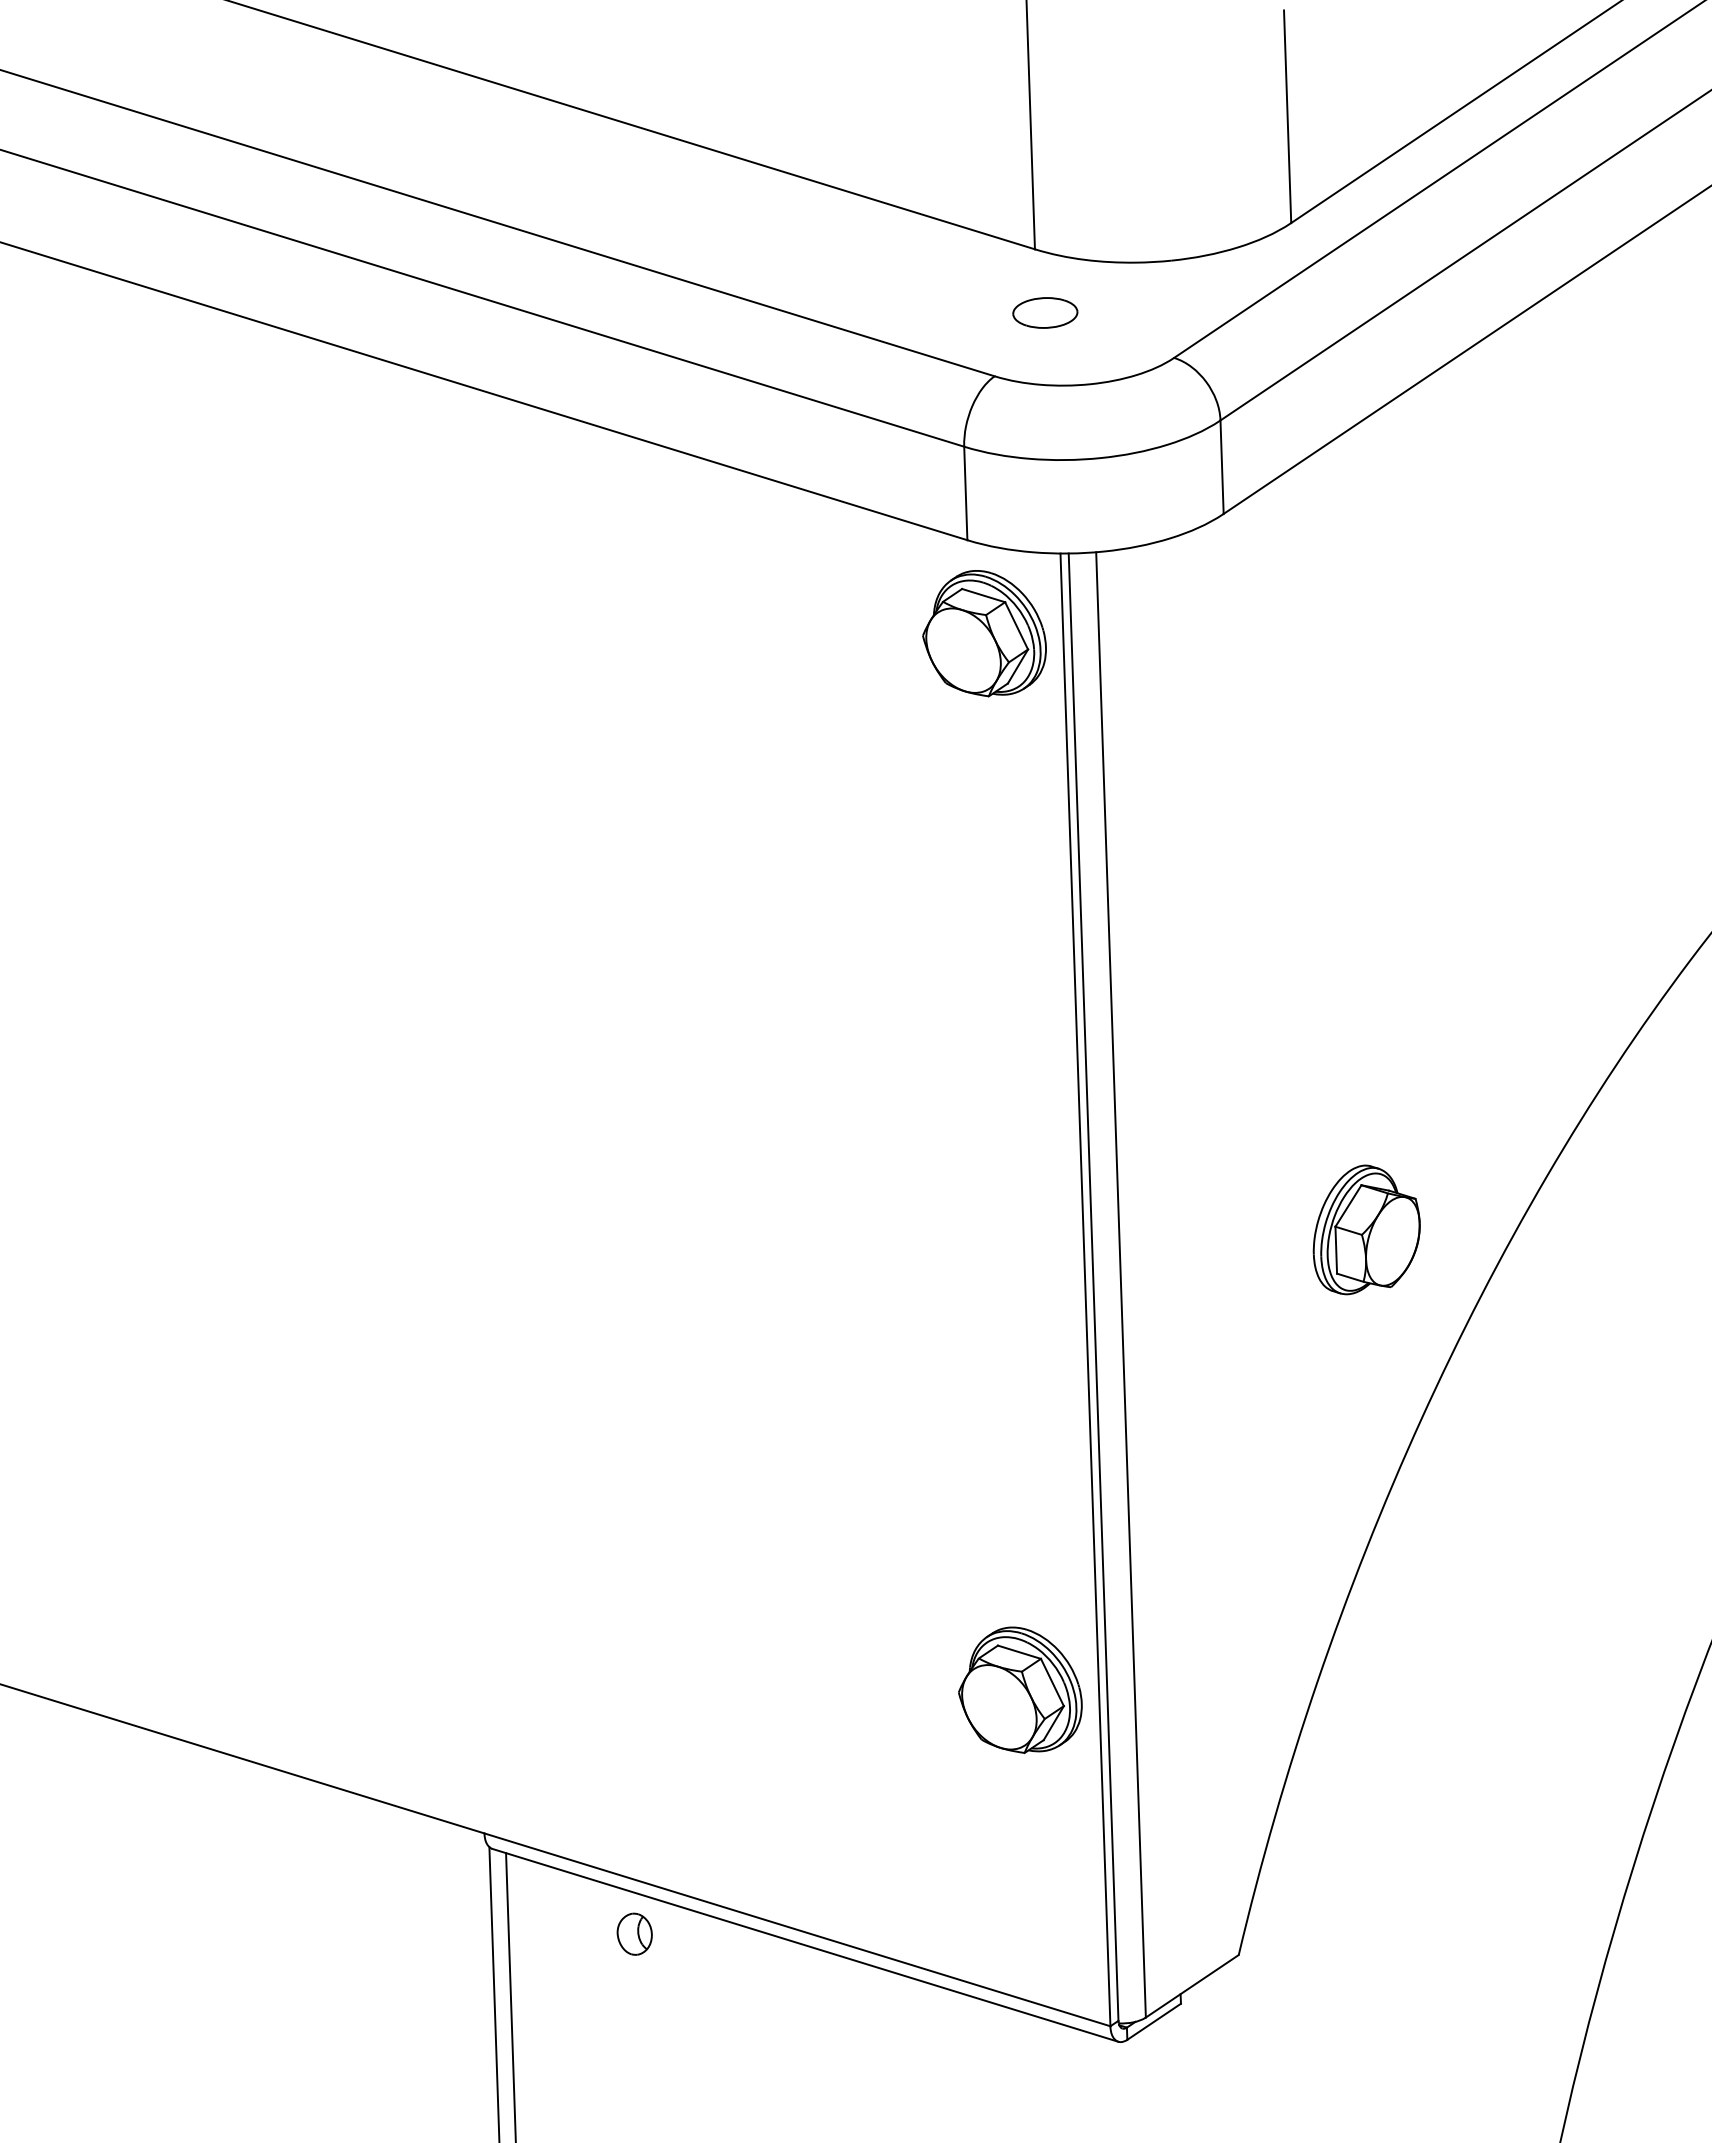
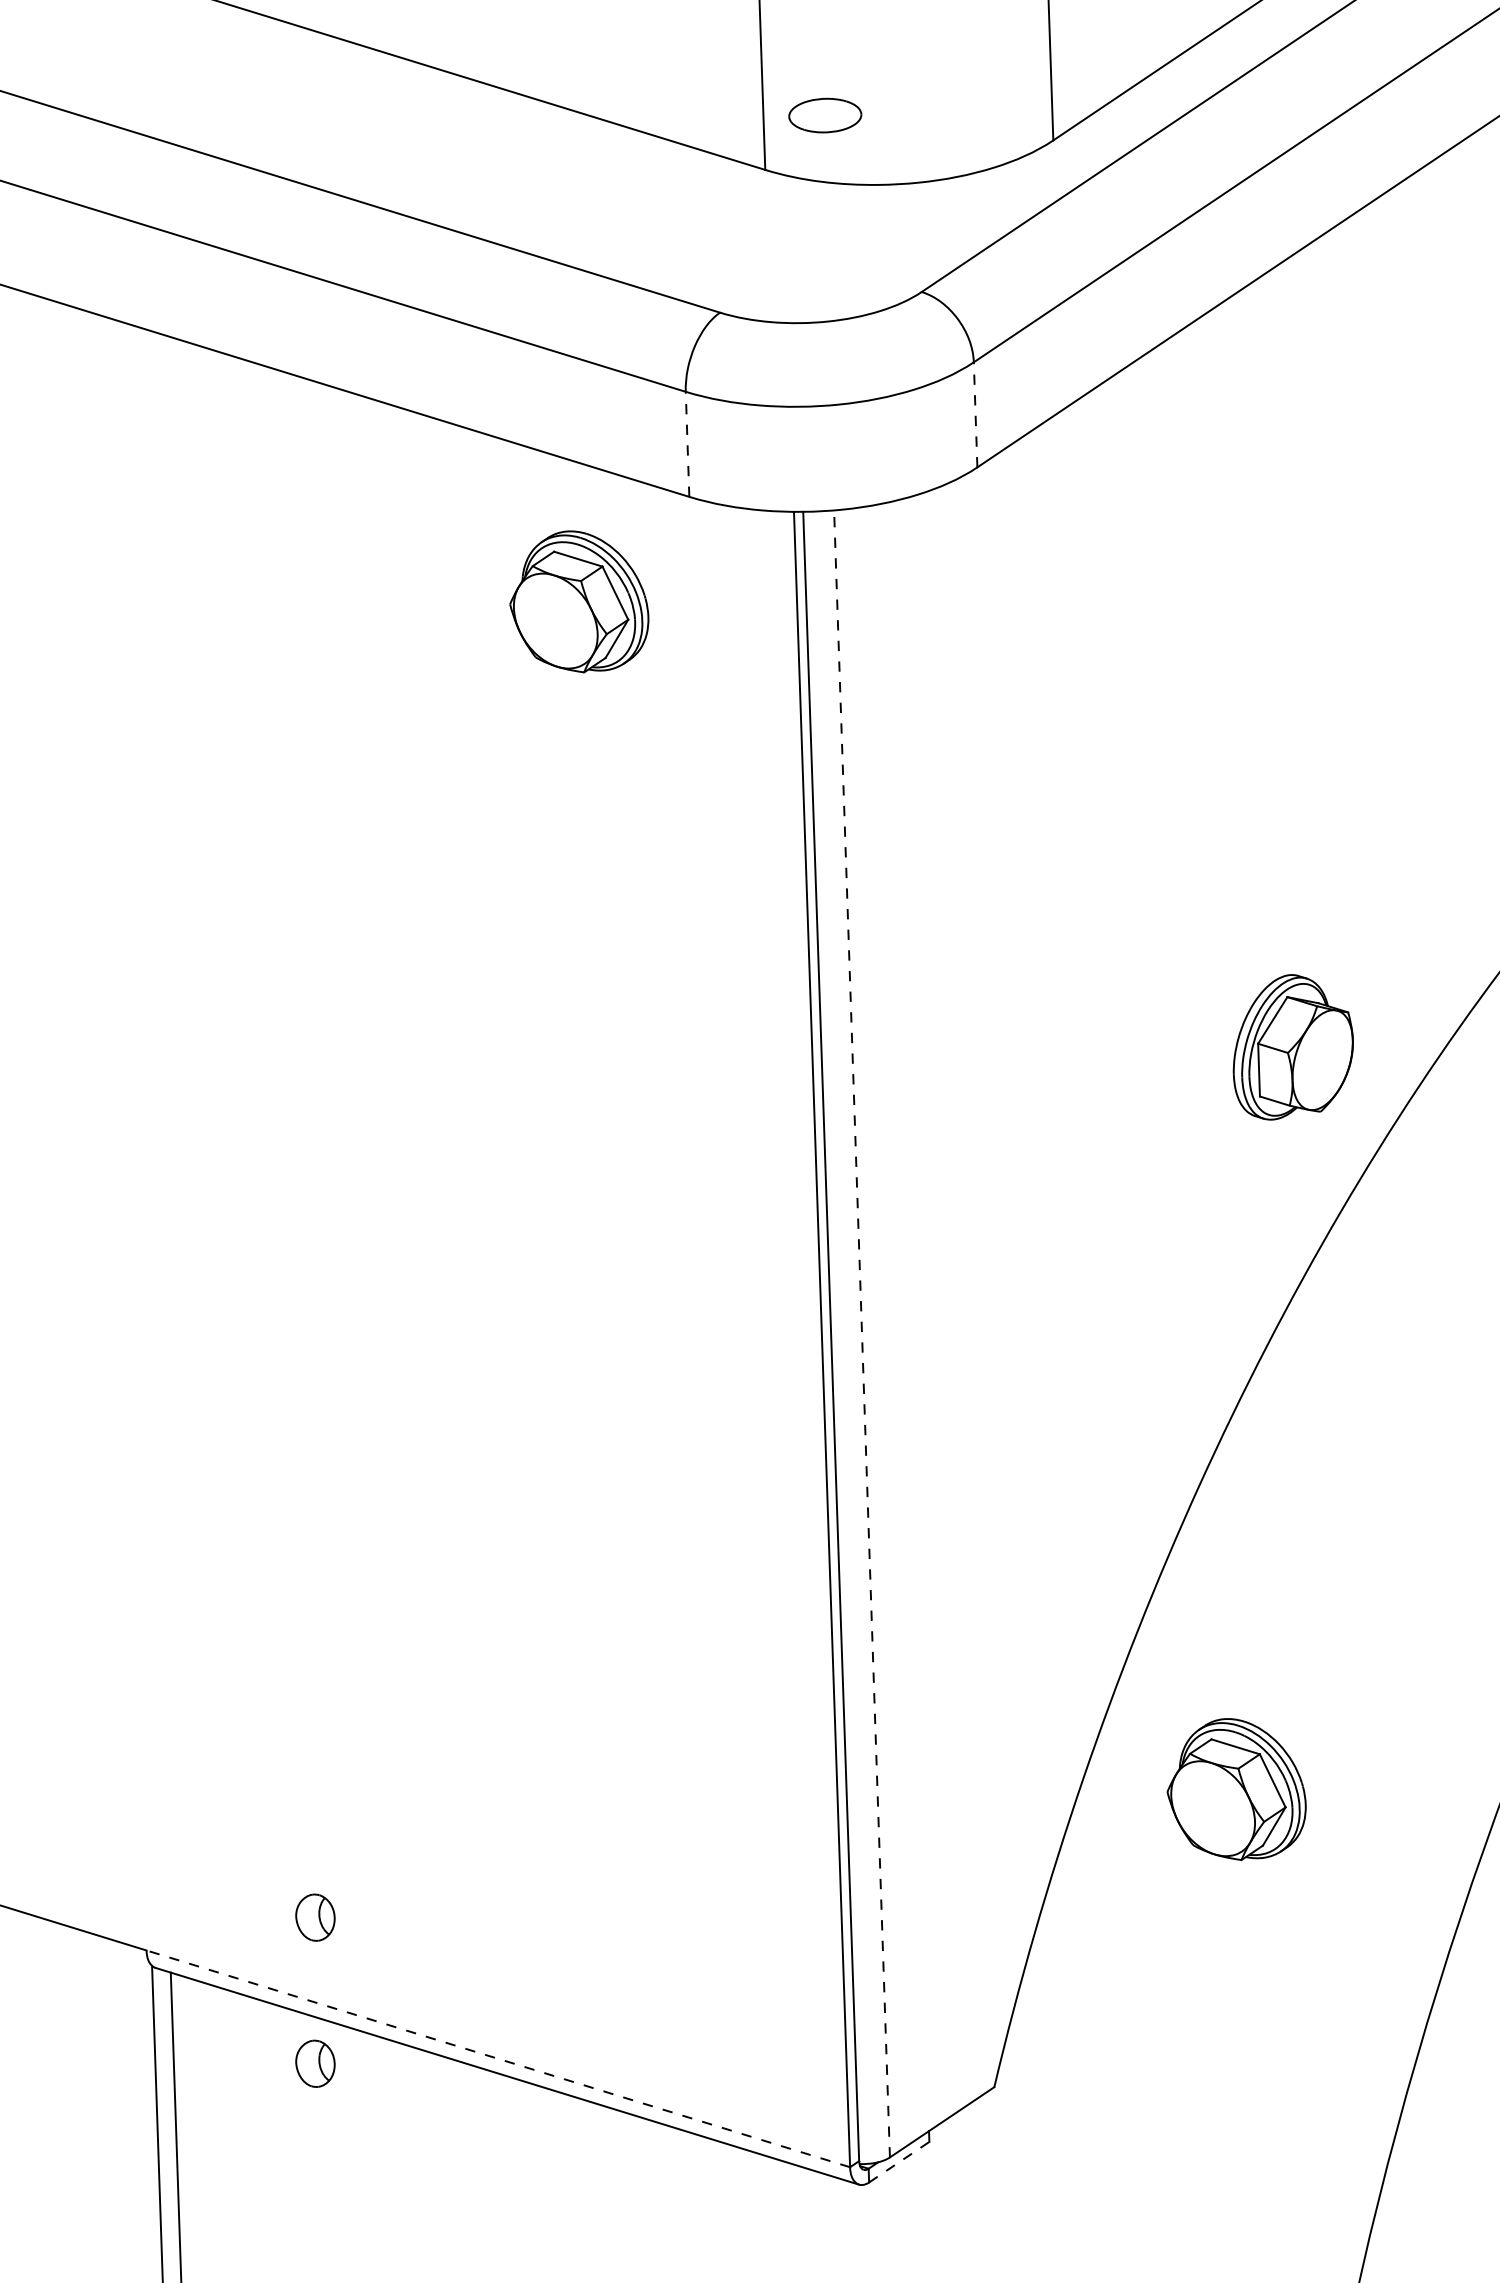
part: (1045, 312) -> (825, 115), moved
line: (1222, 467) -> (976, 415), solid -> dashed
line: (965, 493) -> (687, 444), solid -> dashed
part: (984, 633) -> (579, 601), moved
part: (1366, 1229) -> (1293, 1046), moved
line: (1121, 1284) -> (862, 1333), solid -> dashed
part: (1020, 1689) -> (1236, 1788), moved
part: (634, 1803) -> (315, 1916), added
line: (796, 1929) -> (497, 2058), solid -> dashed
line: (1154, 2021) -> (899, 2161), solid -> dashed

